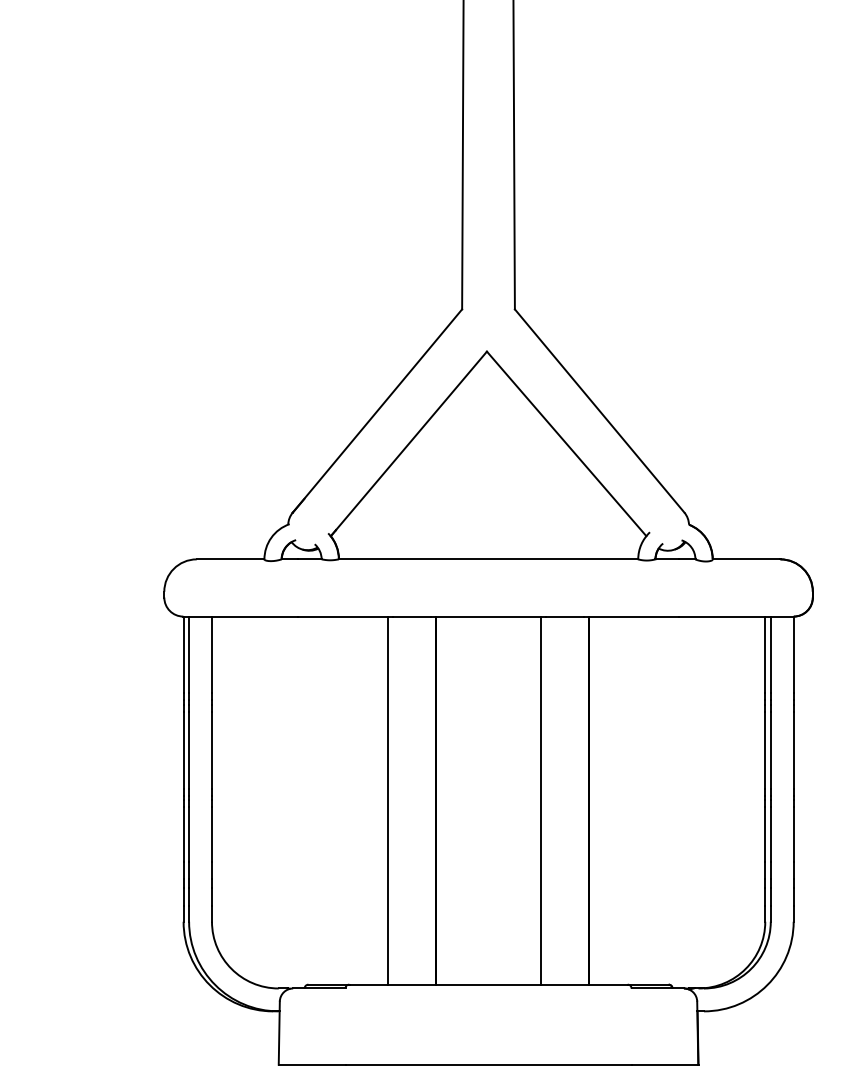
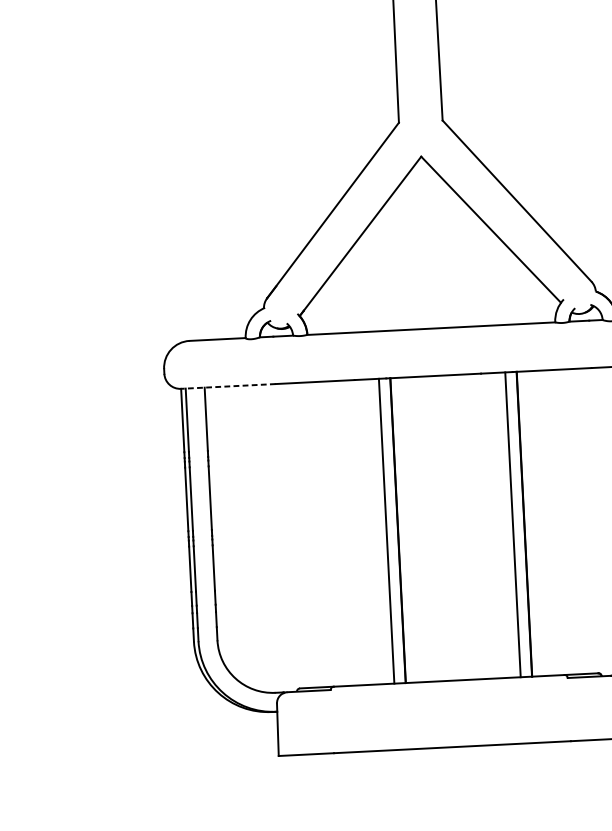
line: (240, 616) -> (228, 386), solid -> dashed
line: (388, 800) -> (386, 531), moved
line: (540, 800) -> (512, 524), moved

